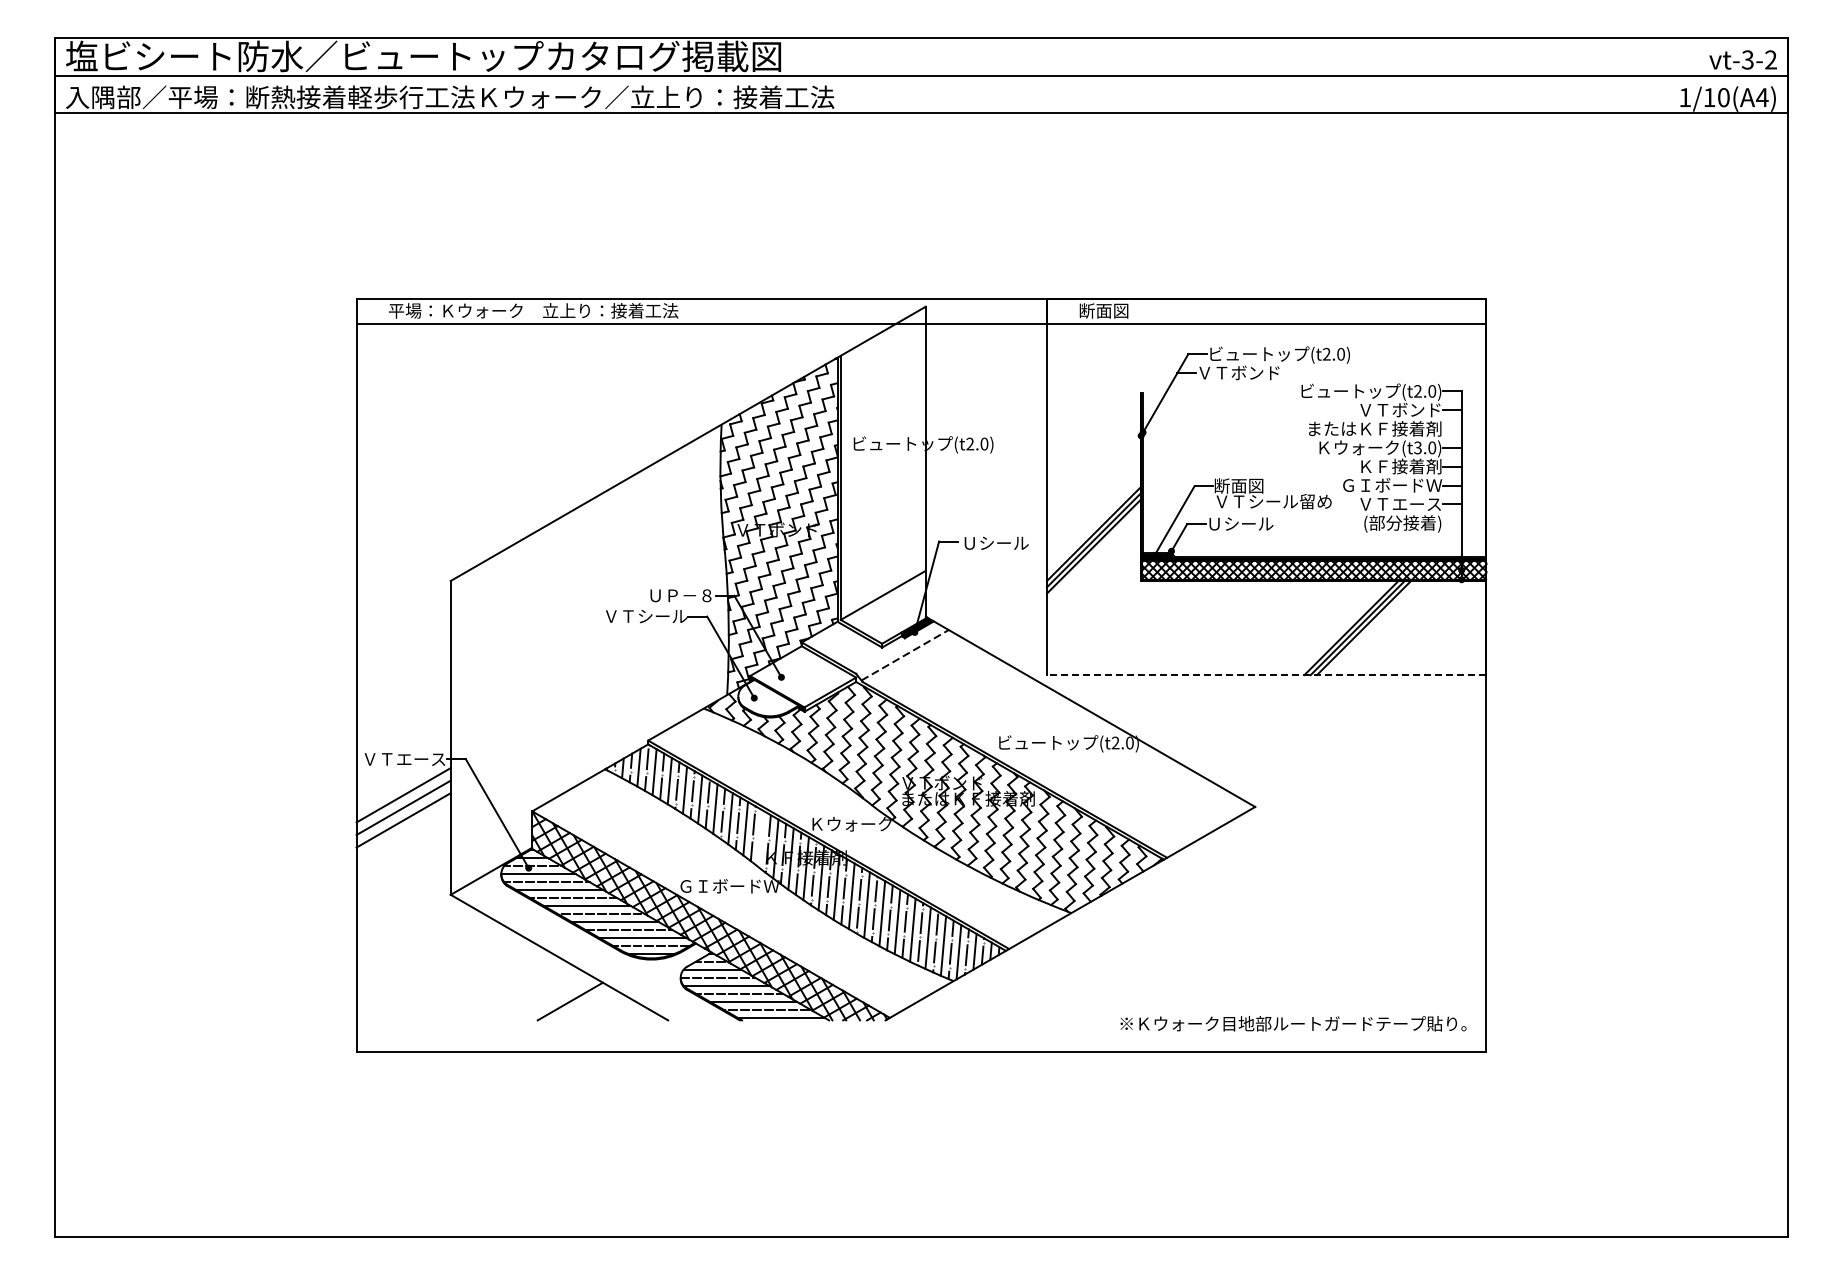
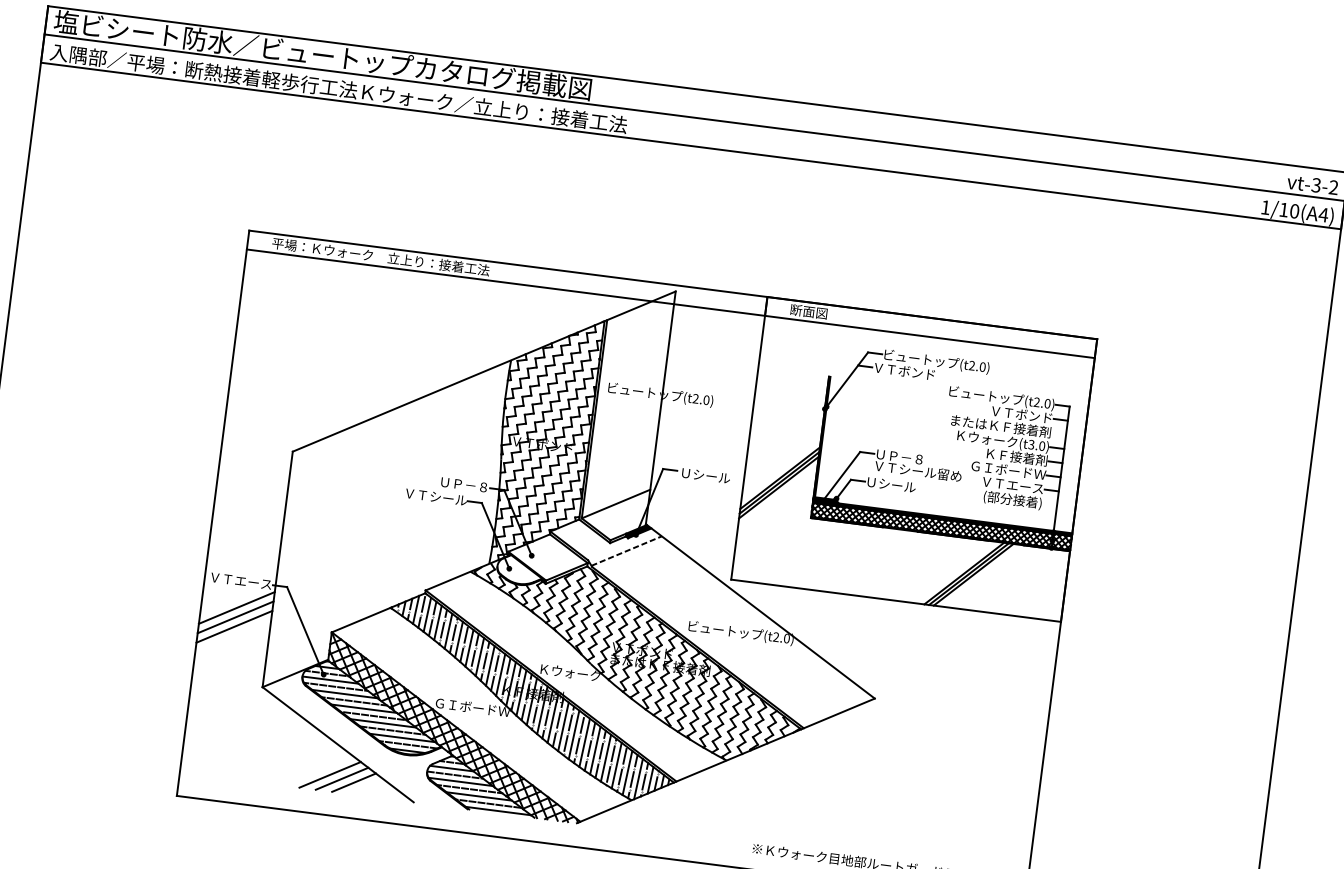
text: (1245, 485) -> (898, 456), 断面図 -> ＵＰ－８
line: (1266, 675) -> (895, 601), dashed -> solid
line: (760, 838) -> (500, 674), added
line: (553, 998) -> (329, 774), added
line: (586, 1004) -> (353, 782), added

